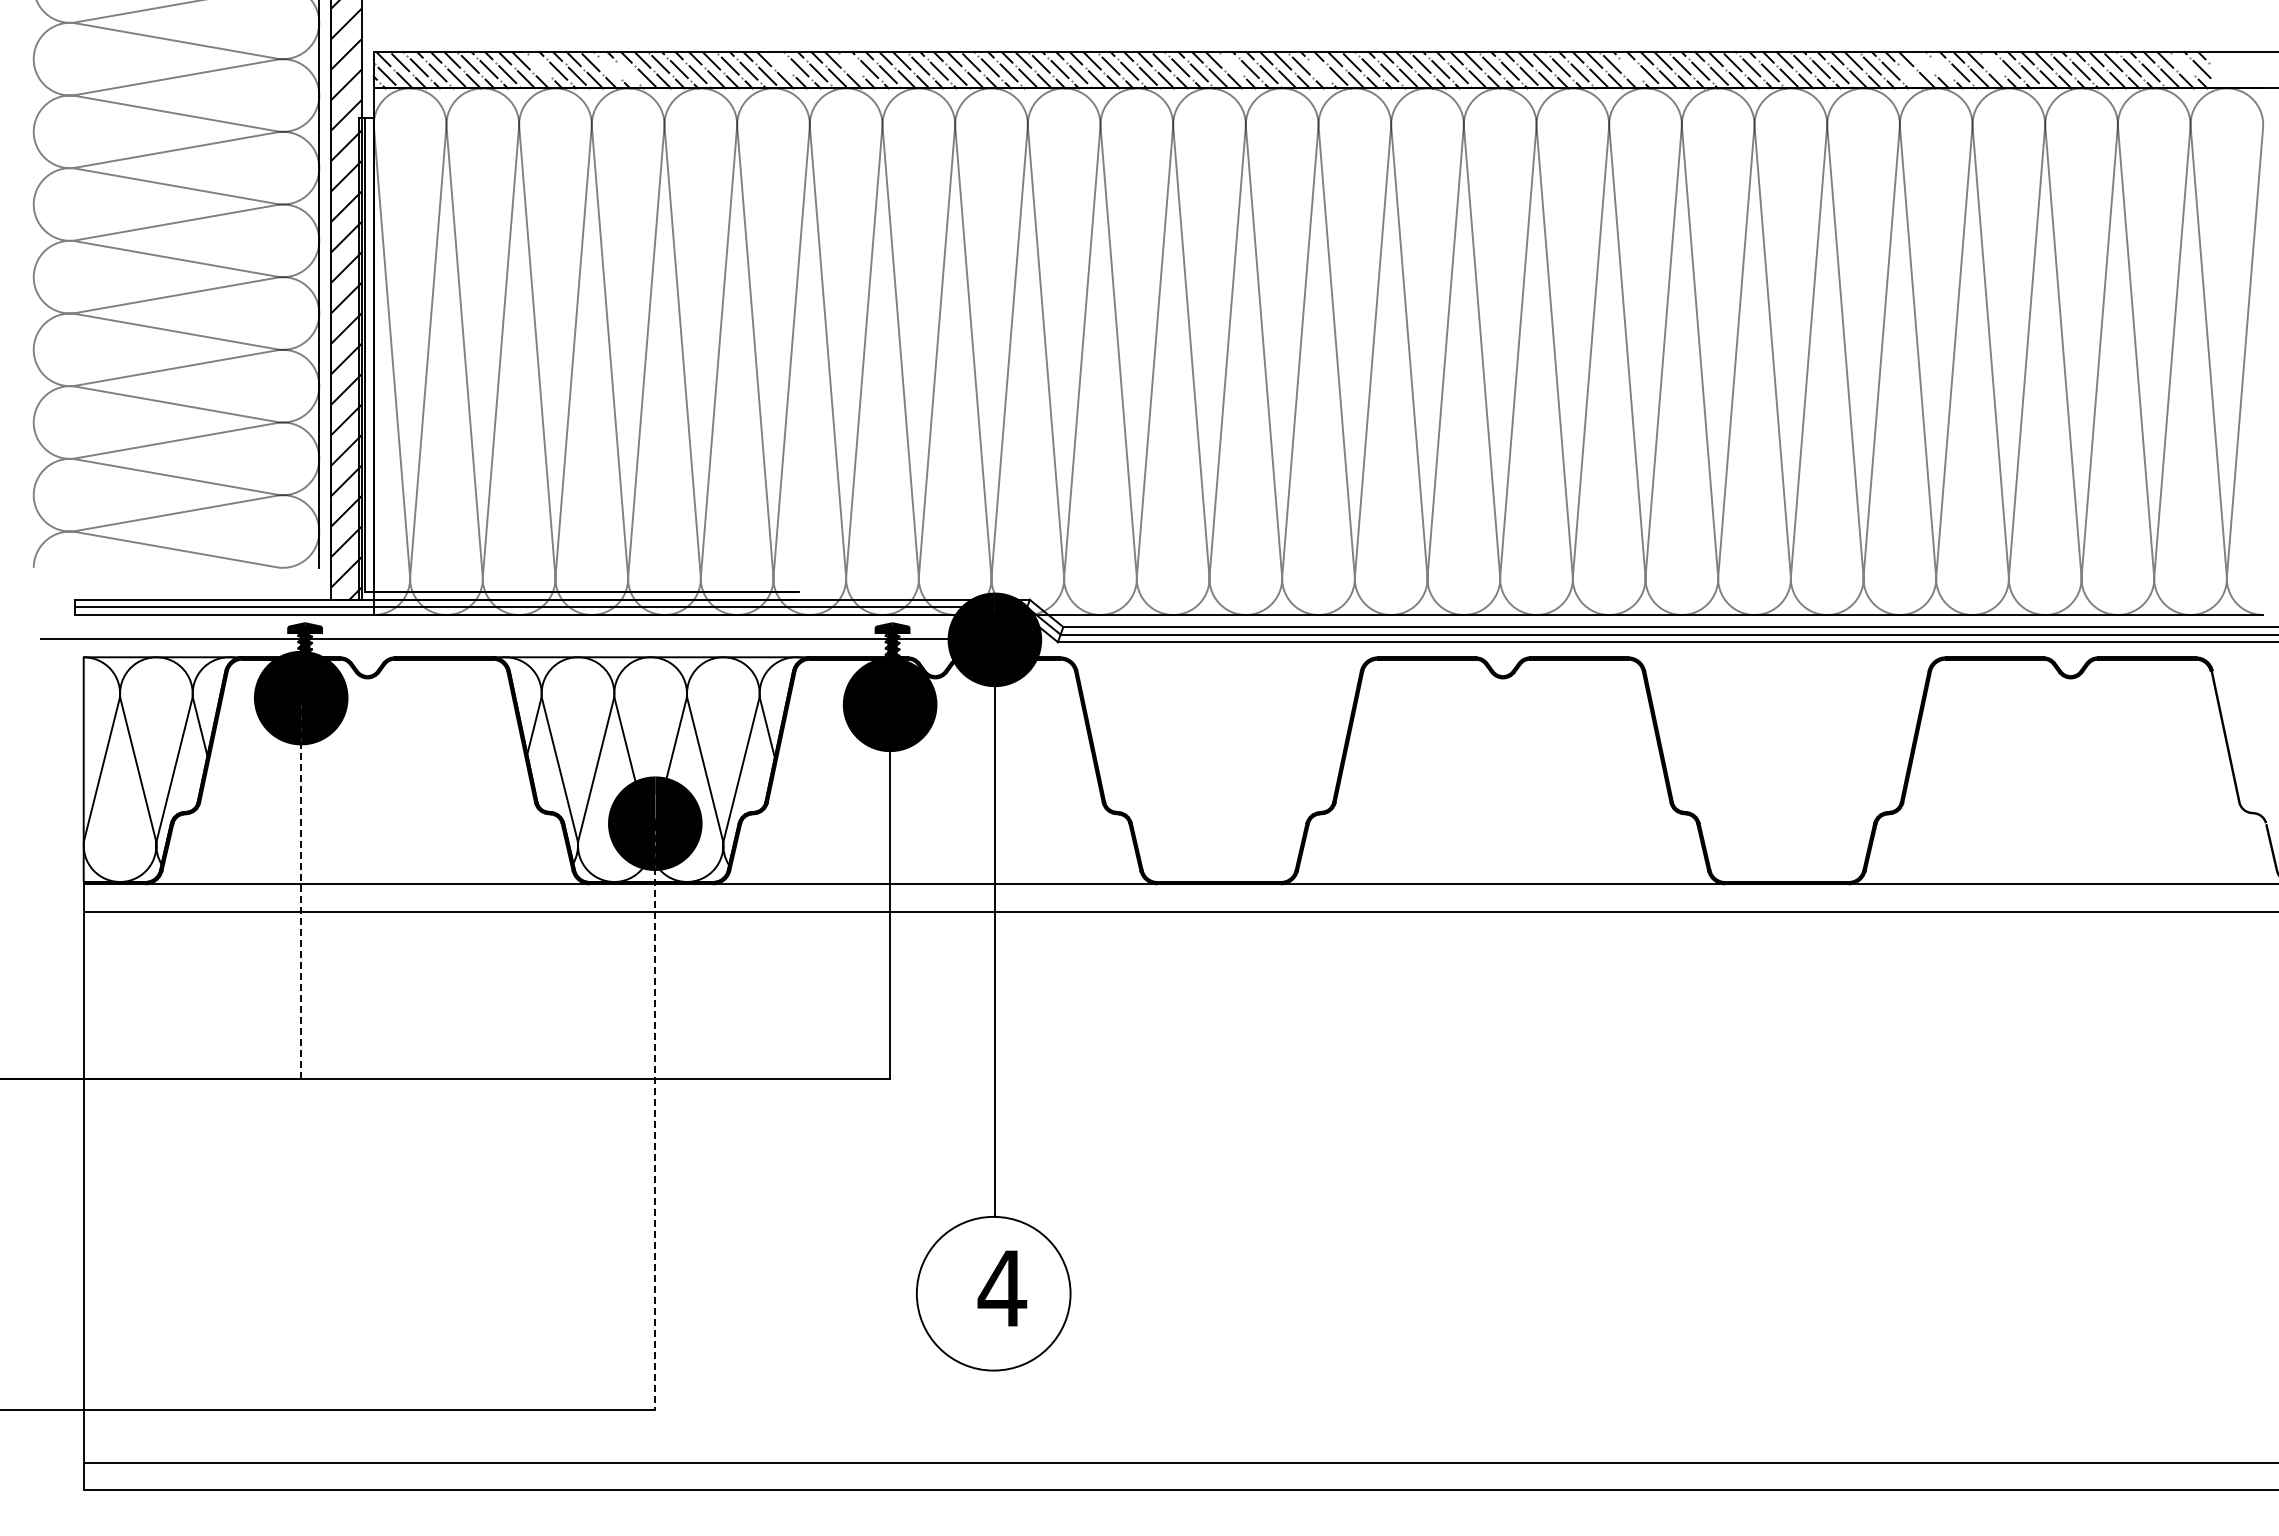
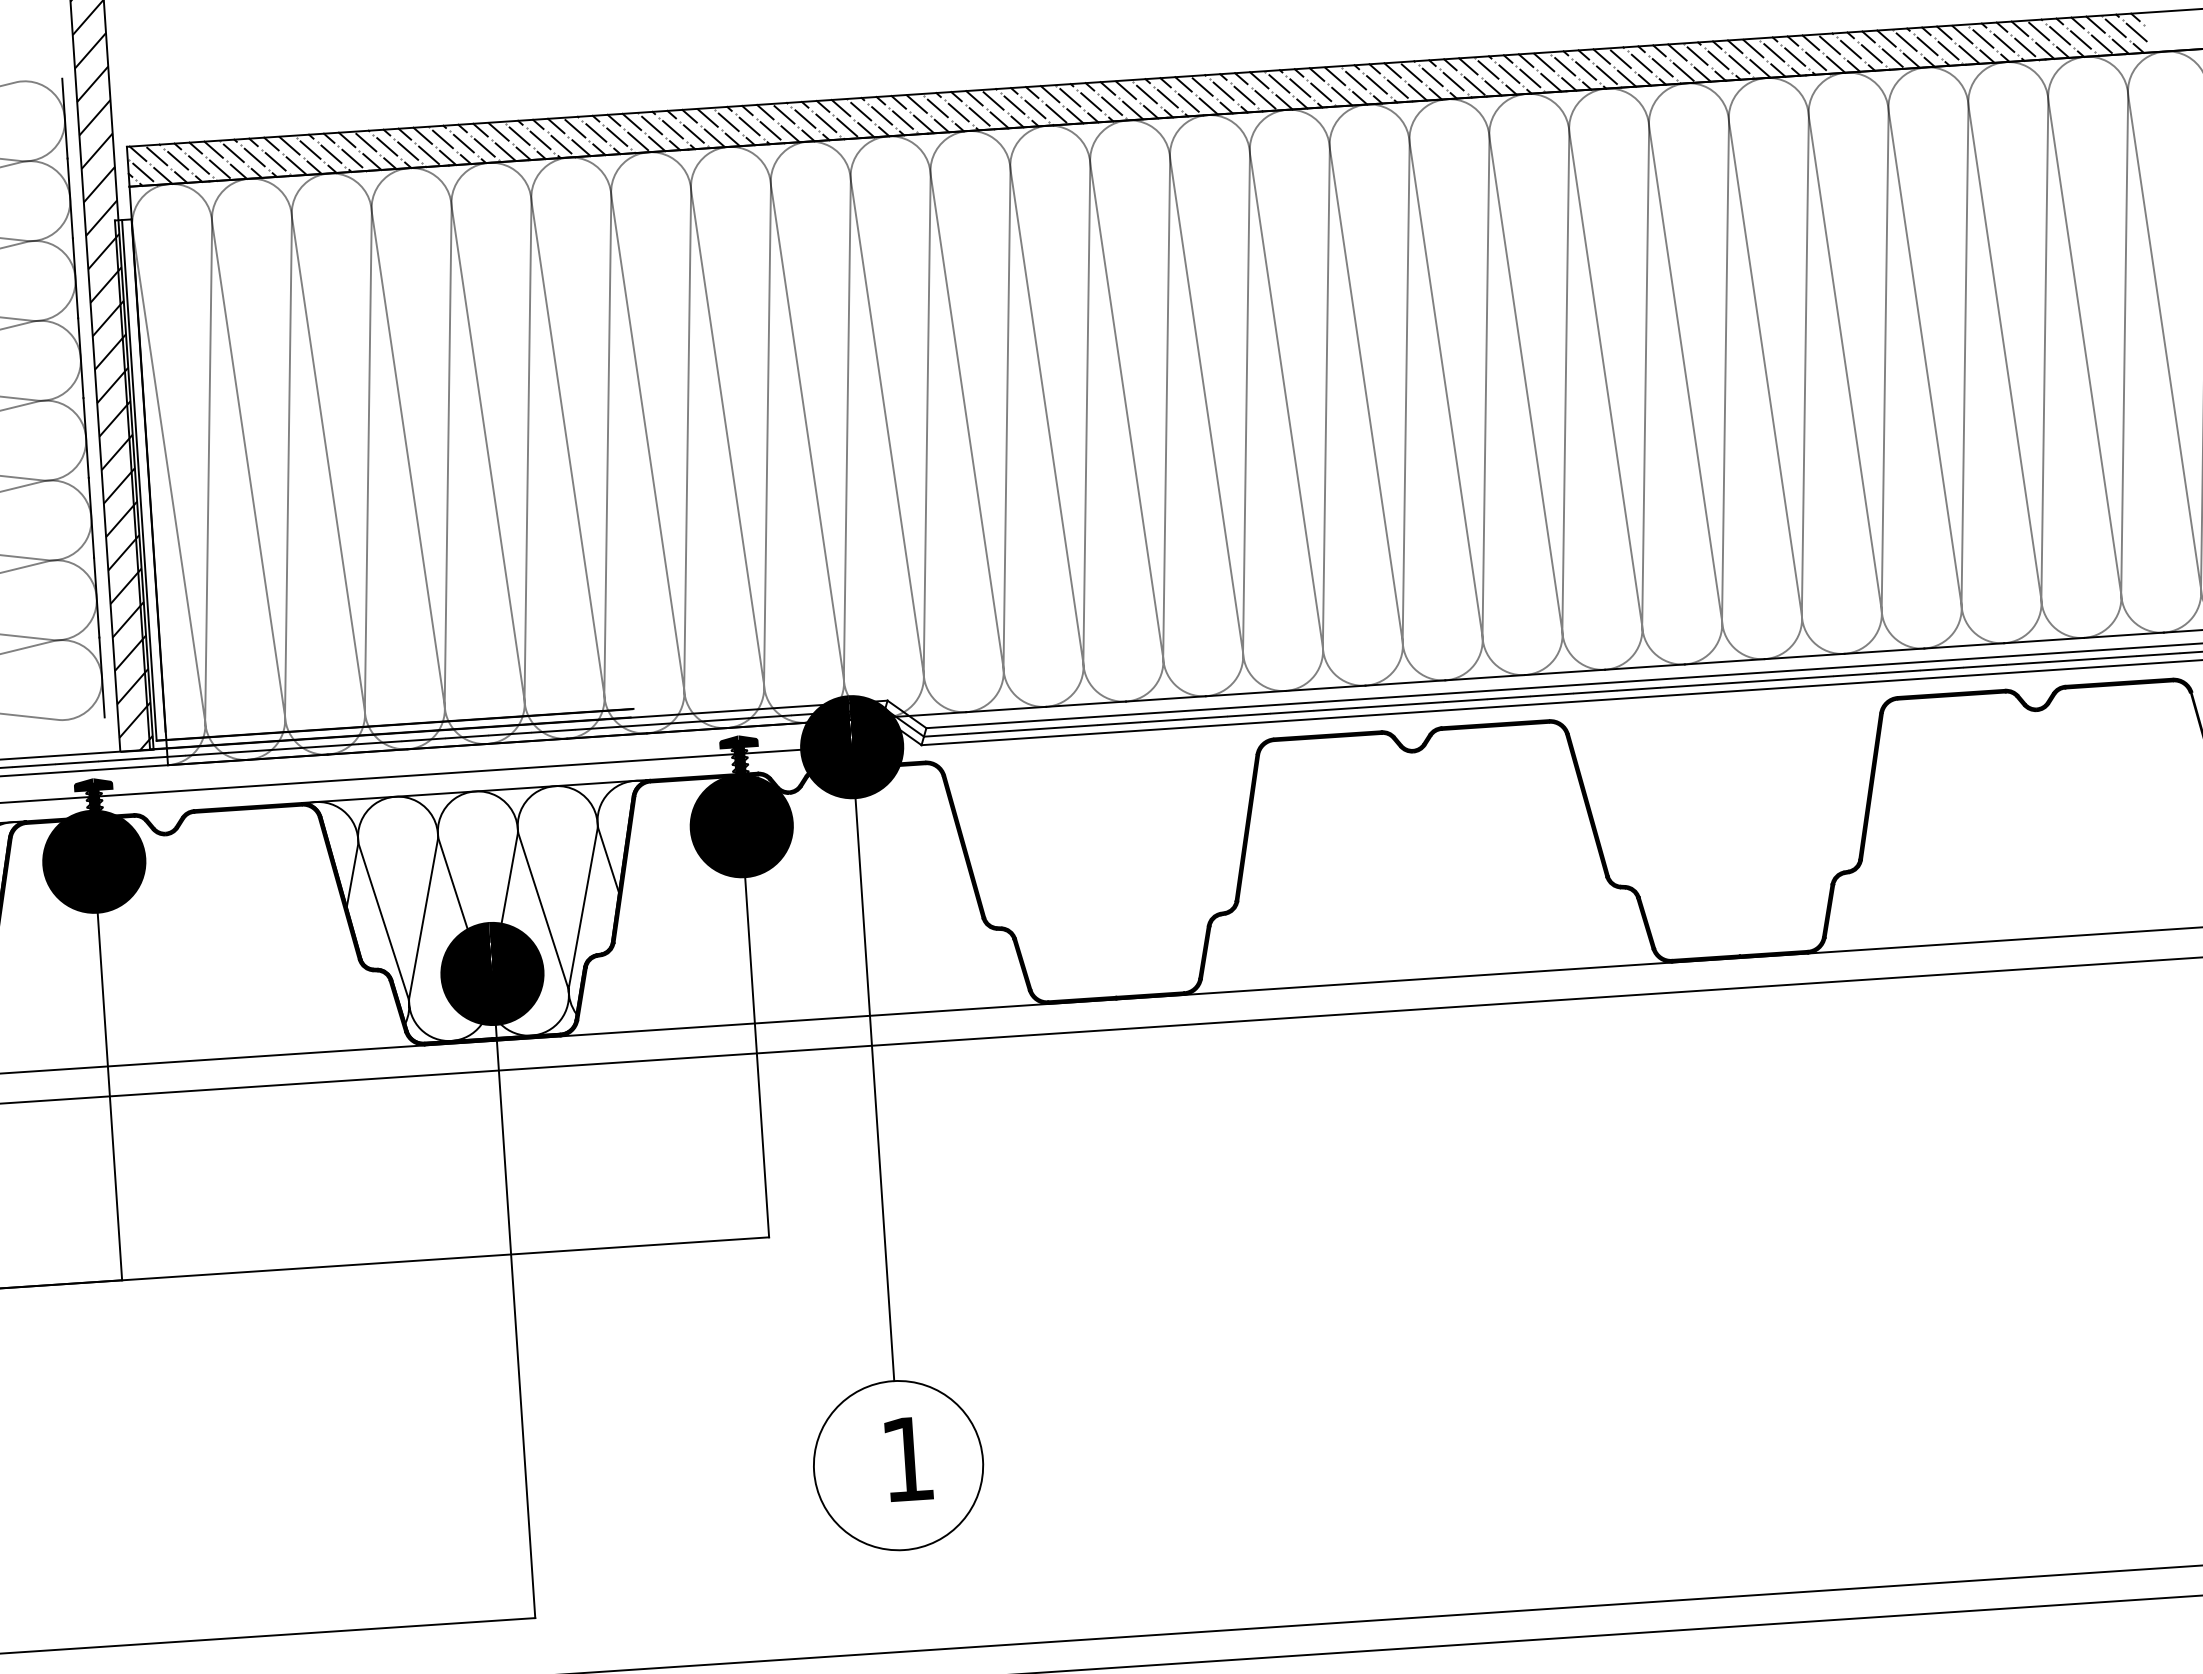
line: (780, 62) -> (574, 128), added
line: (1922, 62) -> (1829, 45), added
line: (850, 63) -> (651, 124), added
line: (1231, 63) -> (1070, 96), added
line: (1992, 63) -> (1906, 41), added
line: (2182, 63) -> (2114, 27), added
line: (539, 65) -> (309, 149), added
line: (609, 67) -> (386, 146), added
line: (1941, 67) -> (1850, 49), added
line: (1630, 69) -> (1508, 74), added
line: (1319, 70) -> (1167, 98), added
line: (627, 72) -> (407, 150), added
line: (1909, 75) -> (1815, 60), added
line: (301, 889) -> (108, 1072), dashed -> solid
line: (655, 1117) -> (514, 1296), dashed -> solid
text: (1002, 1288) -> (907, 1459), 4 -> 1

